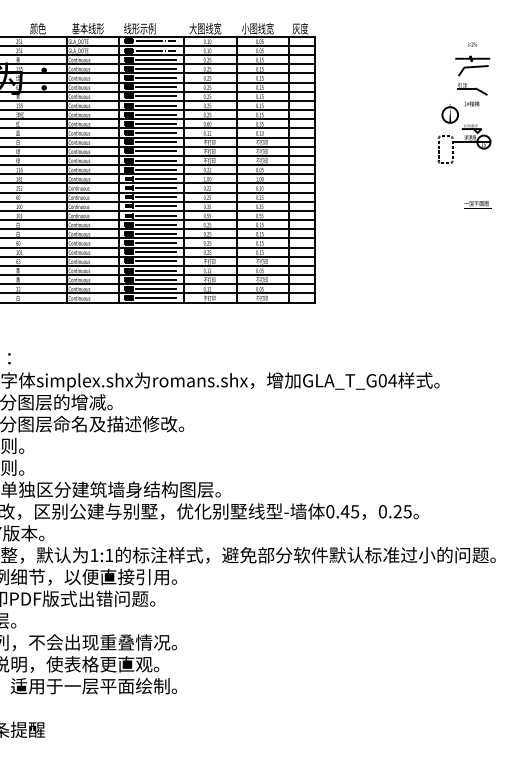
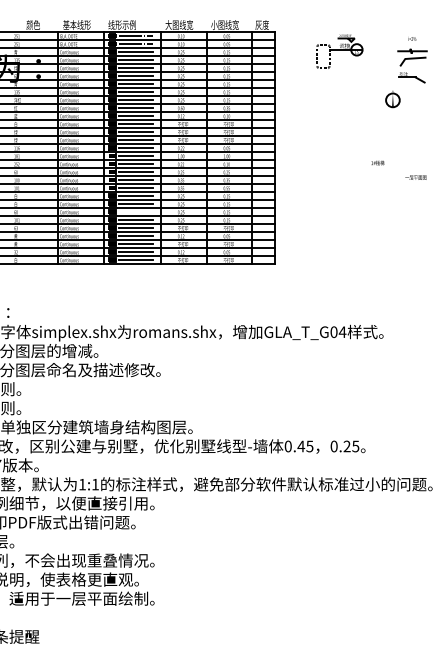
text: (472, 103) -> (378, 162), moved
part: (464, 143) -> (339, 51), moved
line: (155, 243) -> (135, 212), removed

